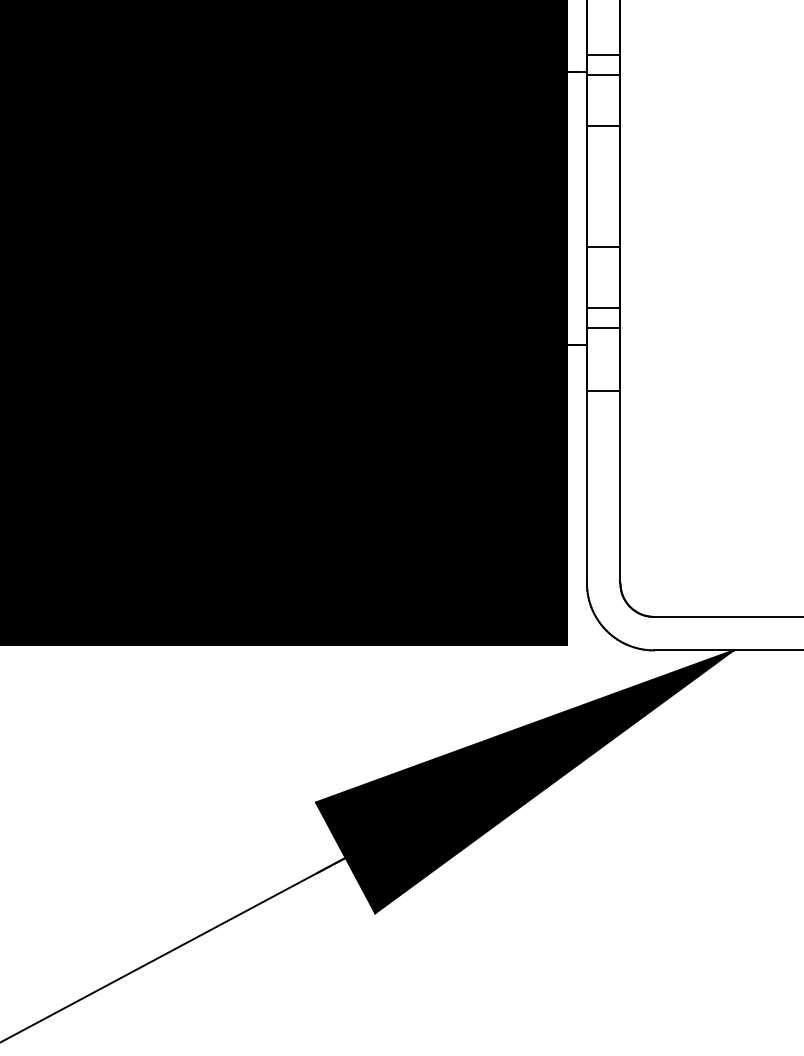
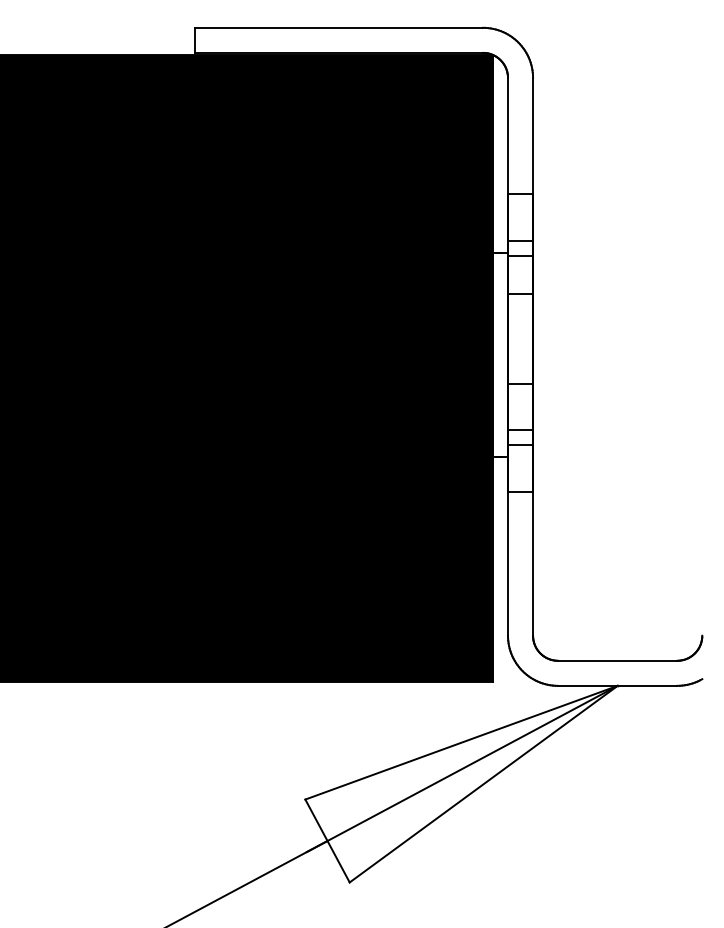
fill: (524, 780) -> (461, 783), removed

